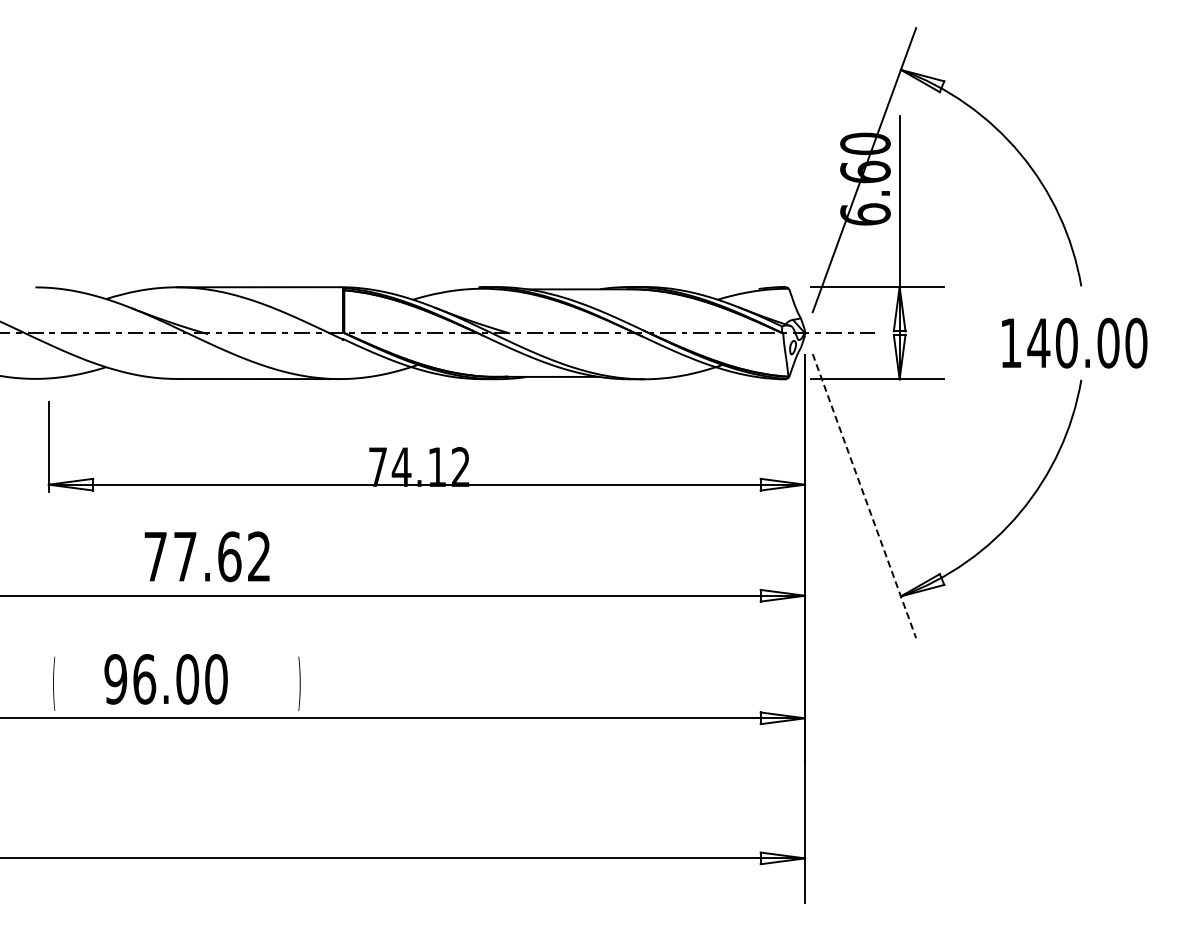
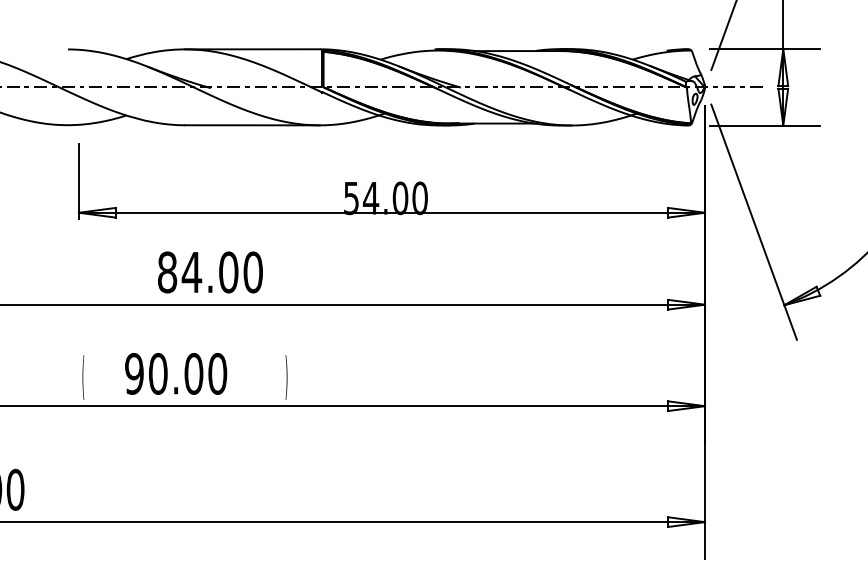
text: (419, 467) -> (385, 198), 74.12 -> 54.00
line: (864, 496) -> (754, 222), dashed -> solid
text: (207, 556) -> (210, 272), 77.62 -> 84.00
text: (144, 679) -> (158, 374), 96.00 -> 90.00

